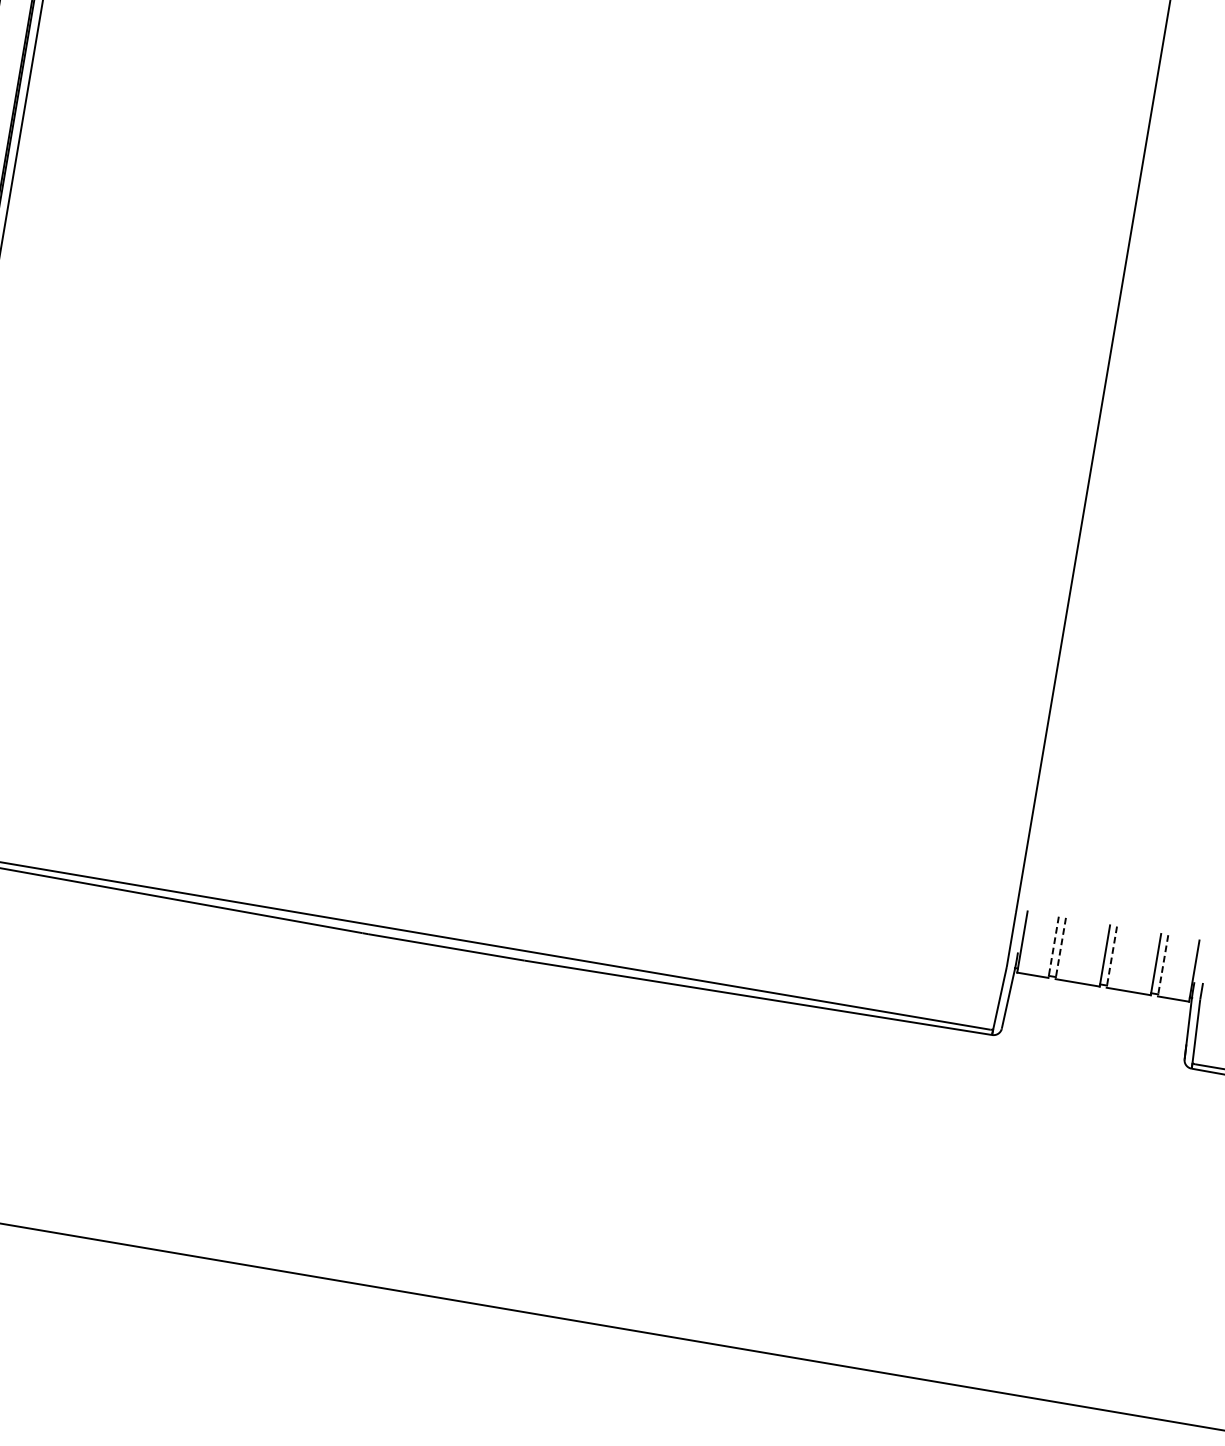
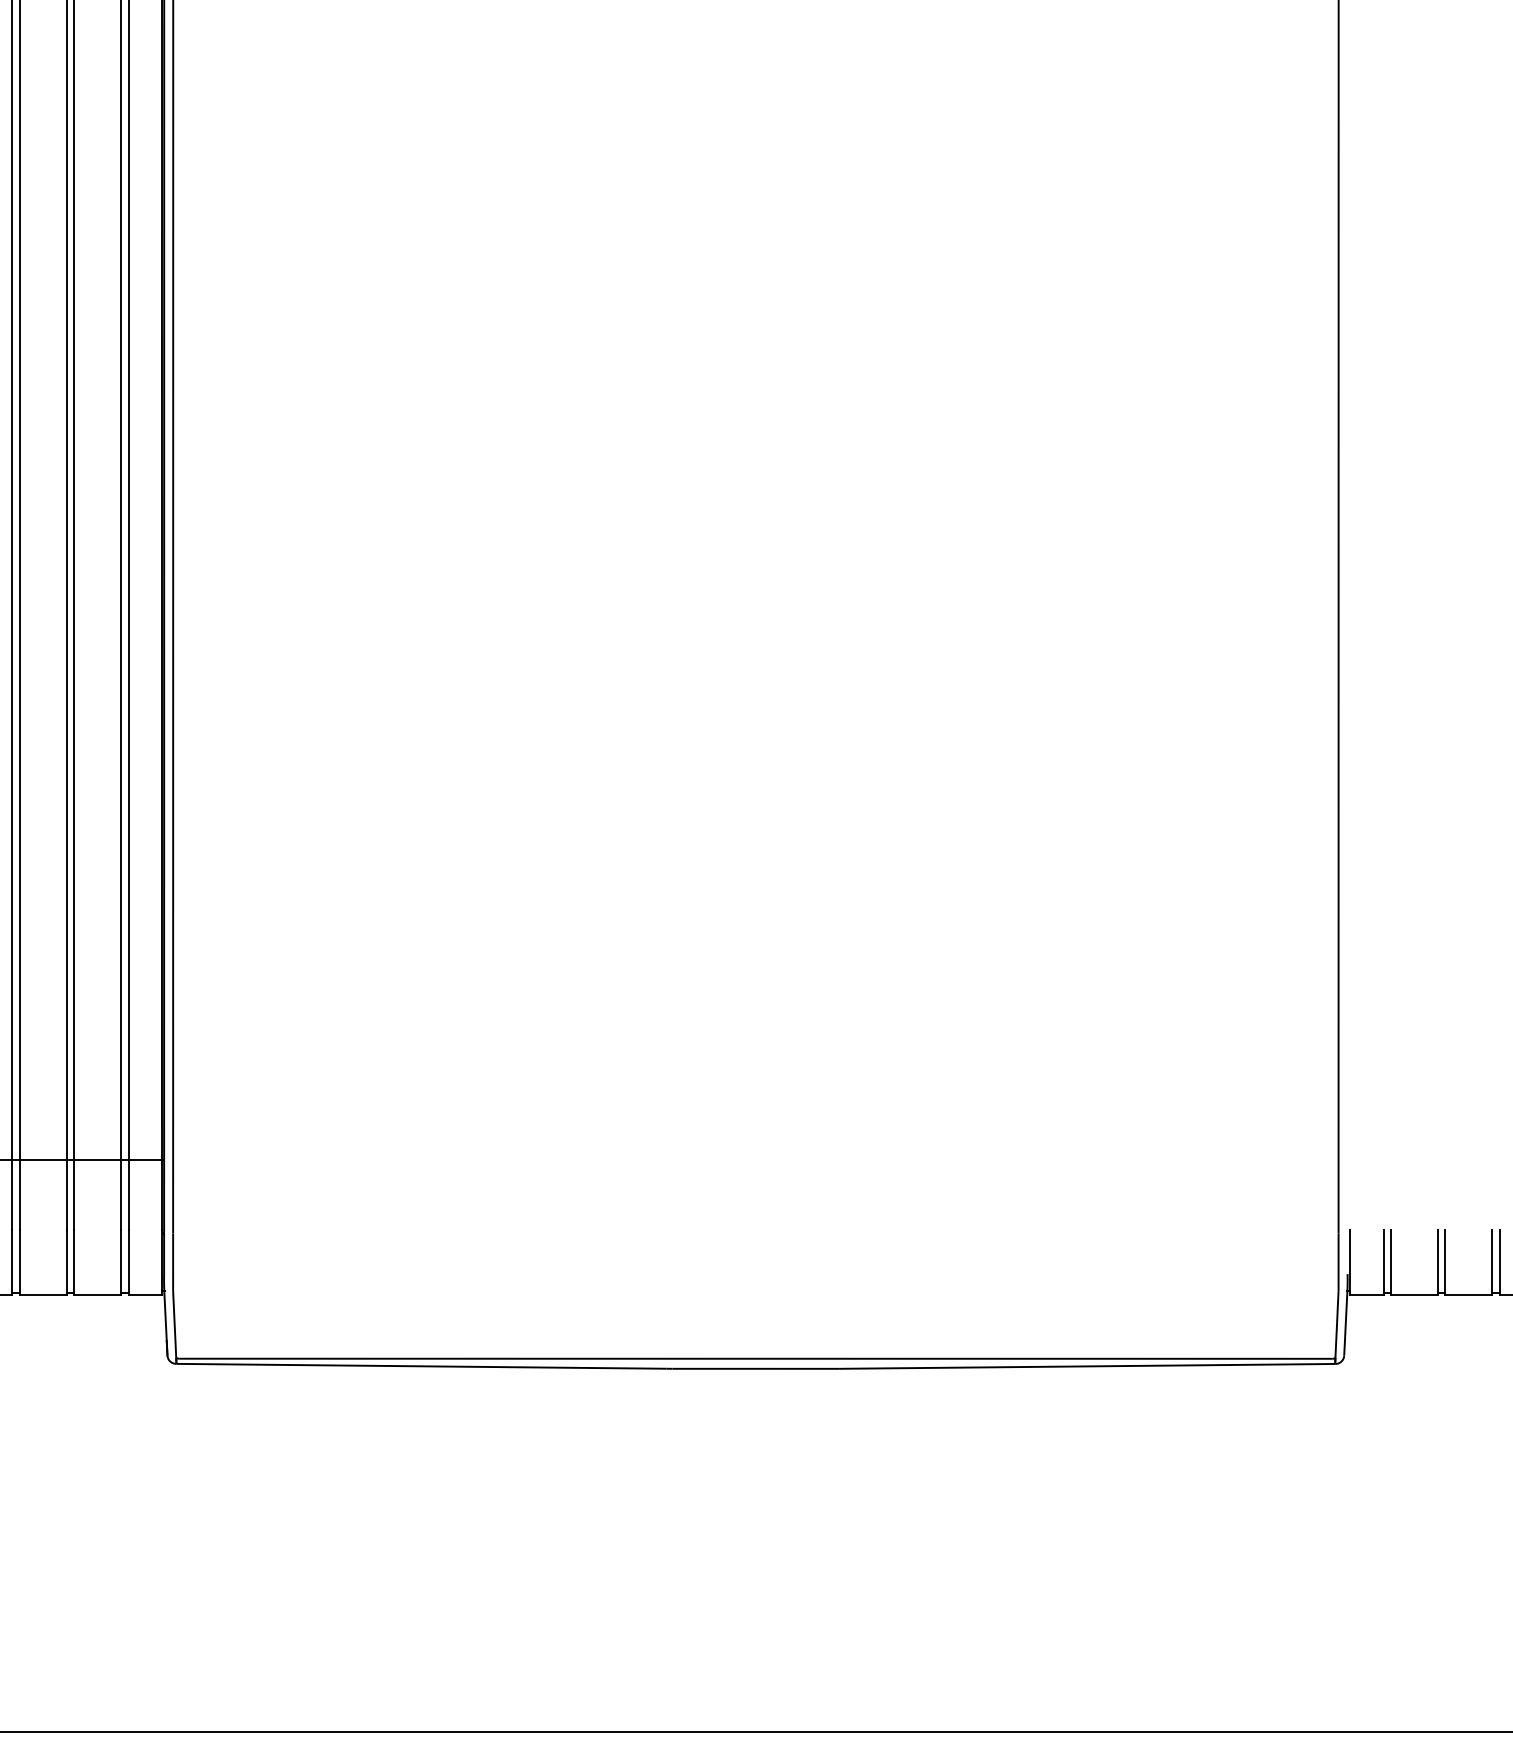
line: (1053, 947) -> (1383, 1262), dashed -> solid
line: (1061, 948) -> (1391, 1262), dashed -> solid
line: (1111, 957) -> (1445, 1262), dashed -> solid
line: (1162, 965) -> (1499, 1262), dashed -> solid

